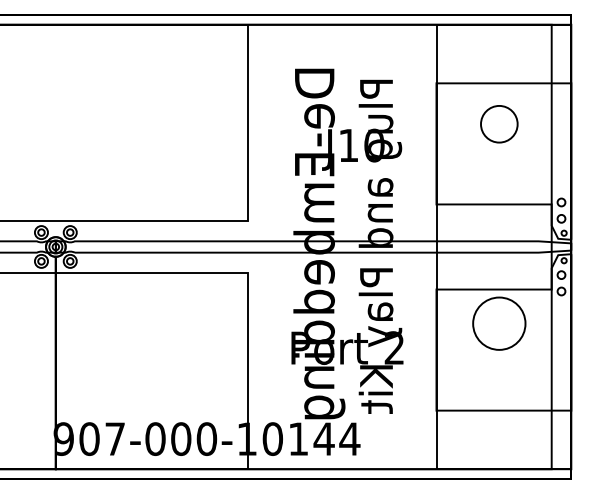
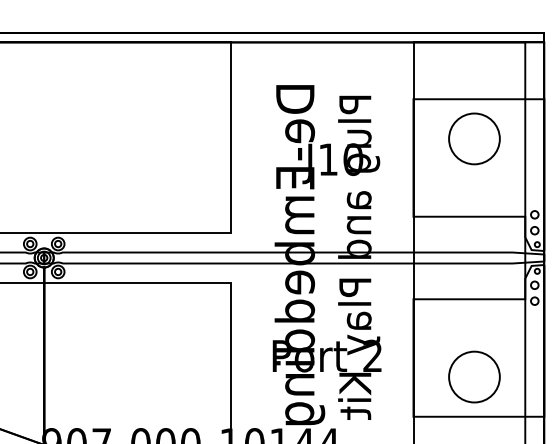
circle: (499, 124) -> (474, 139), size x1.43
circle: (499, 323) -> (474, 376), moved

